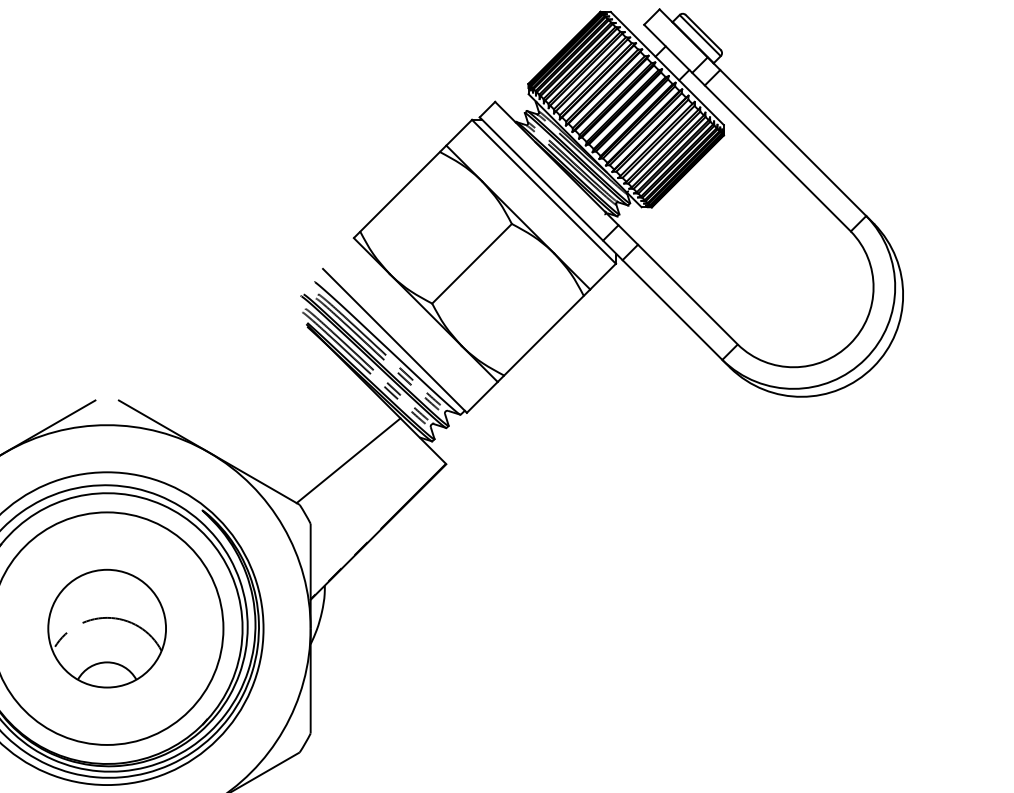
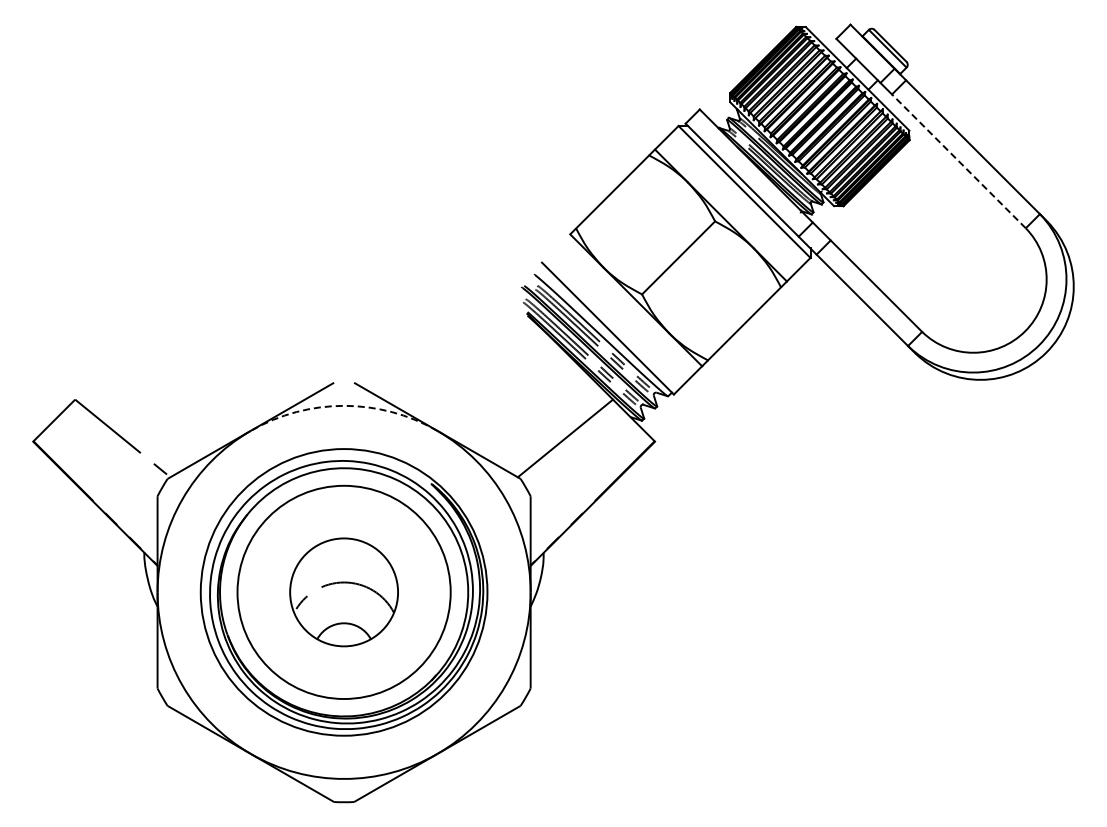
line: (777, 158) -> (958, 161), solid -> dashed
arc: (107, 424) -> (344, 405), solid -> dashed

